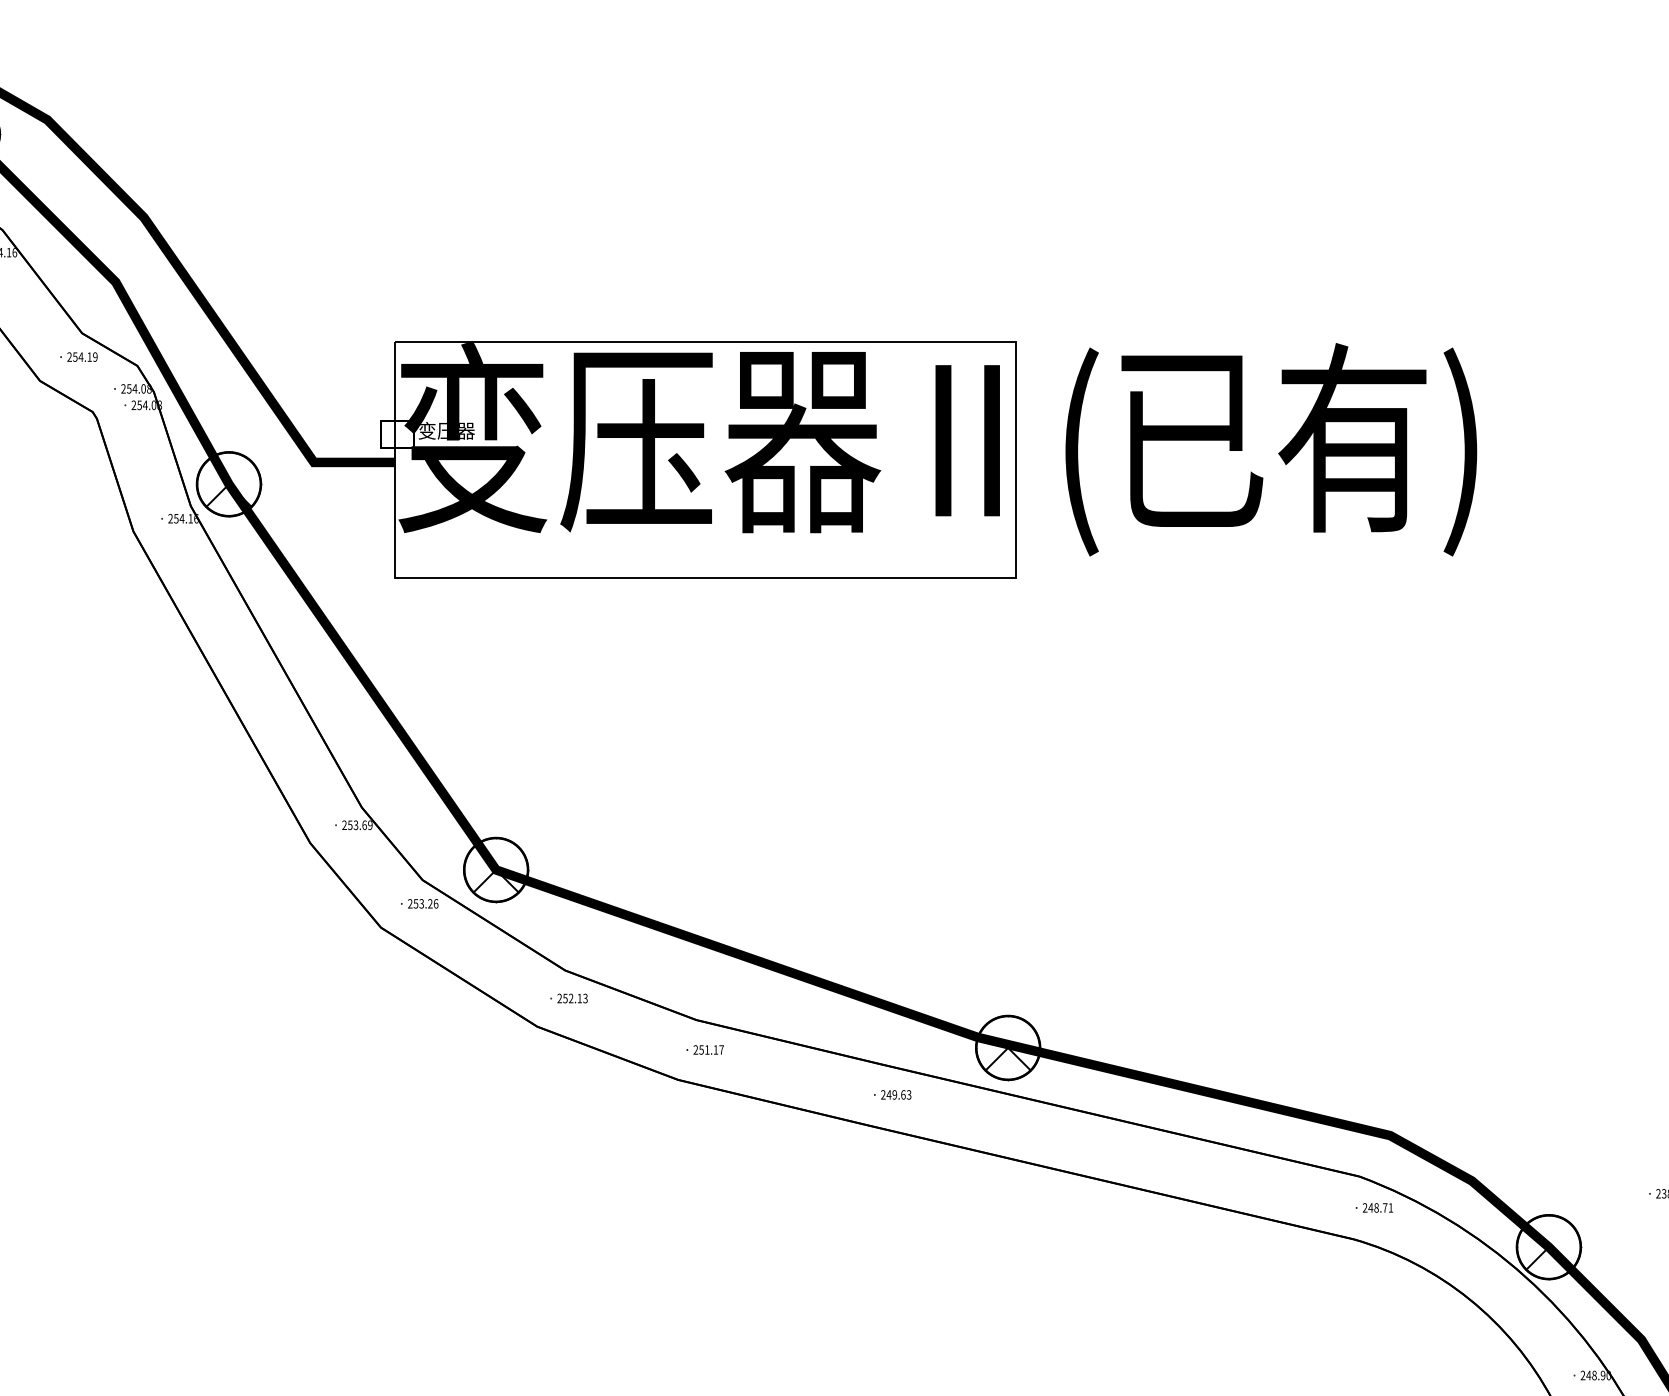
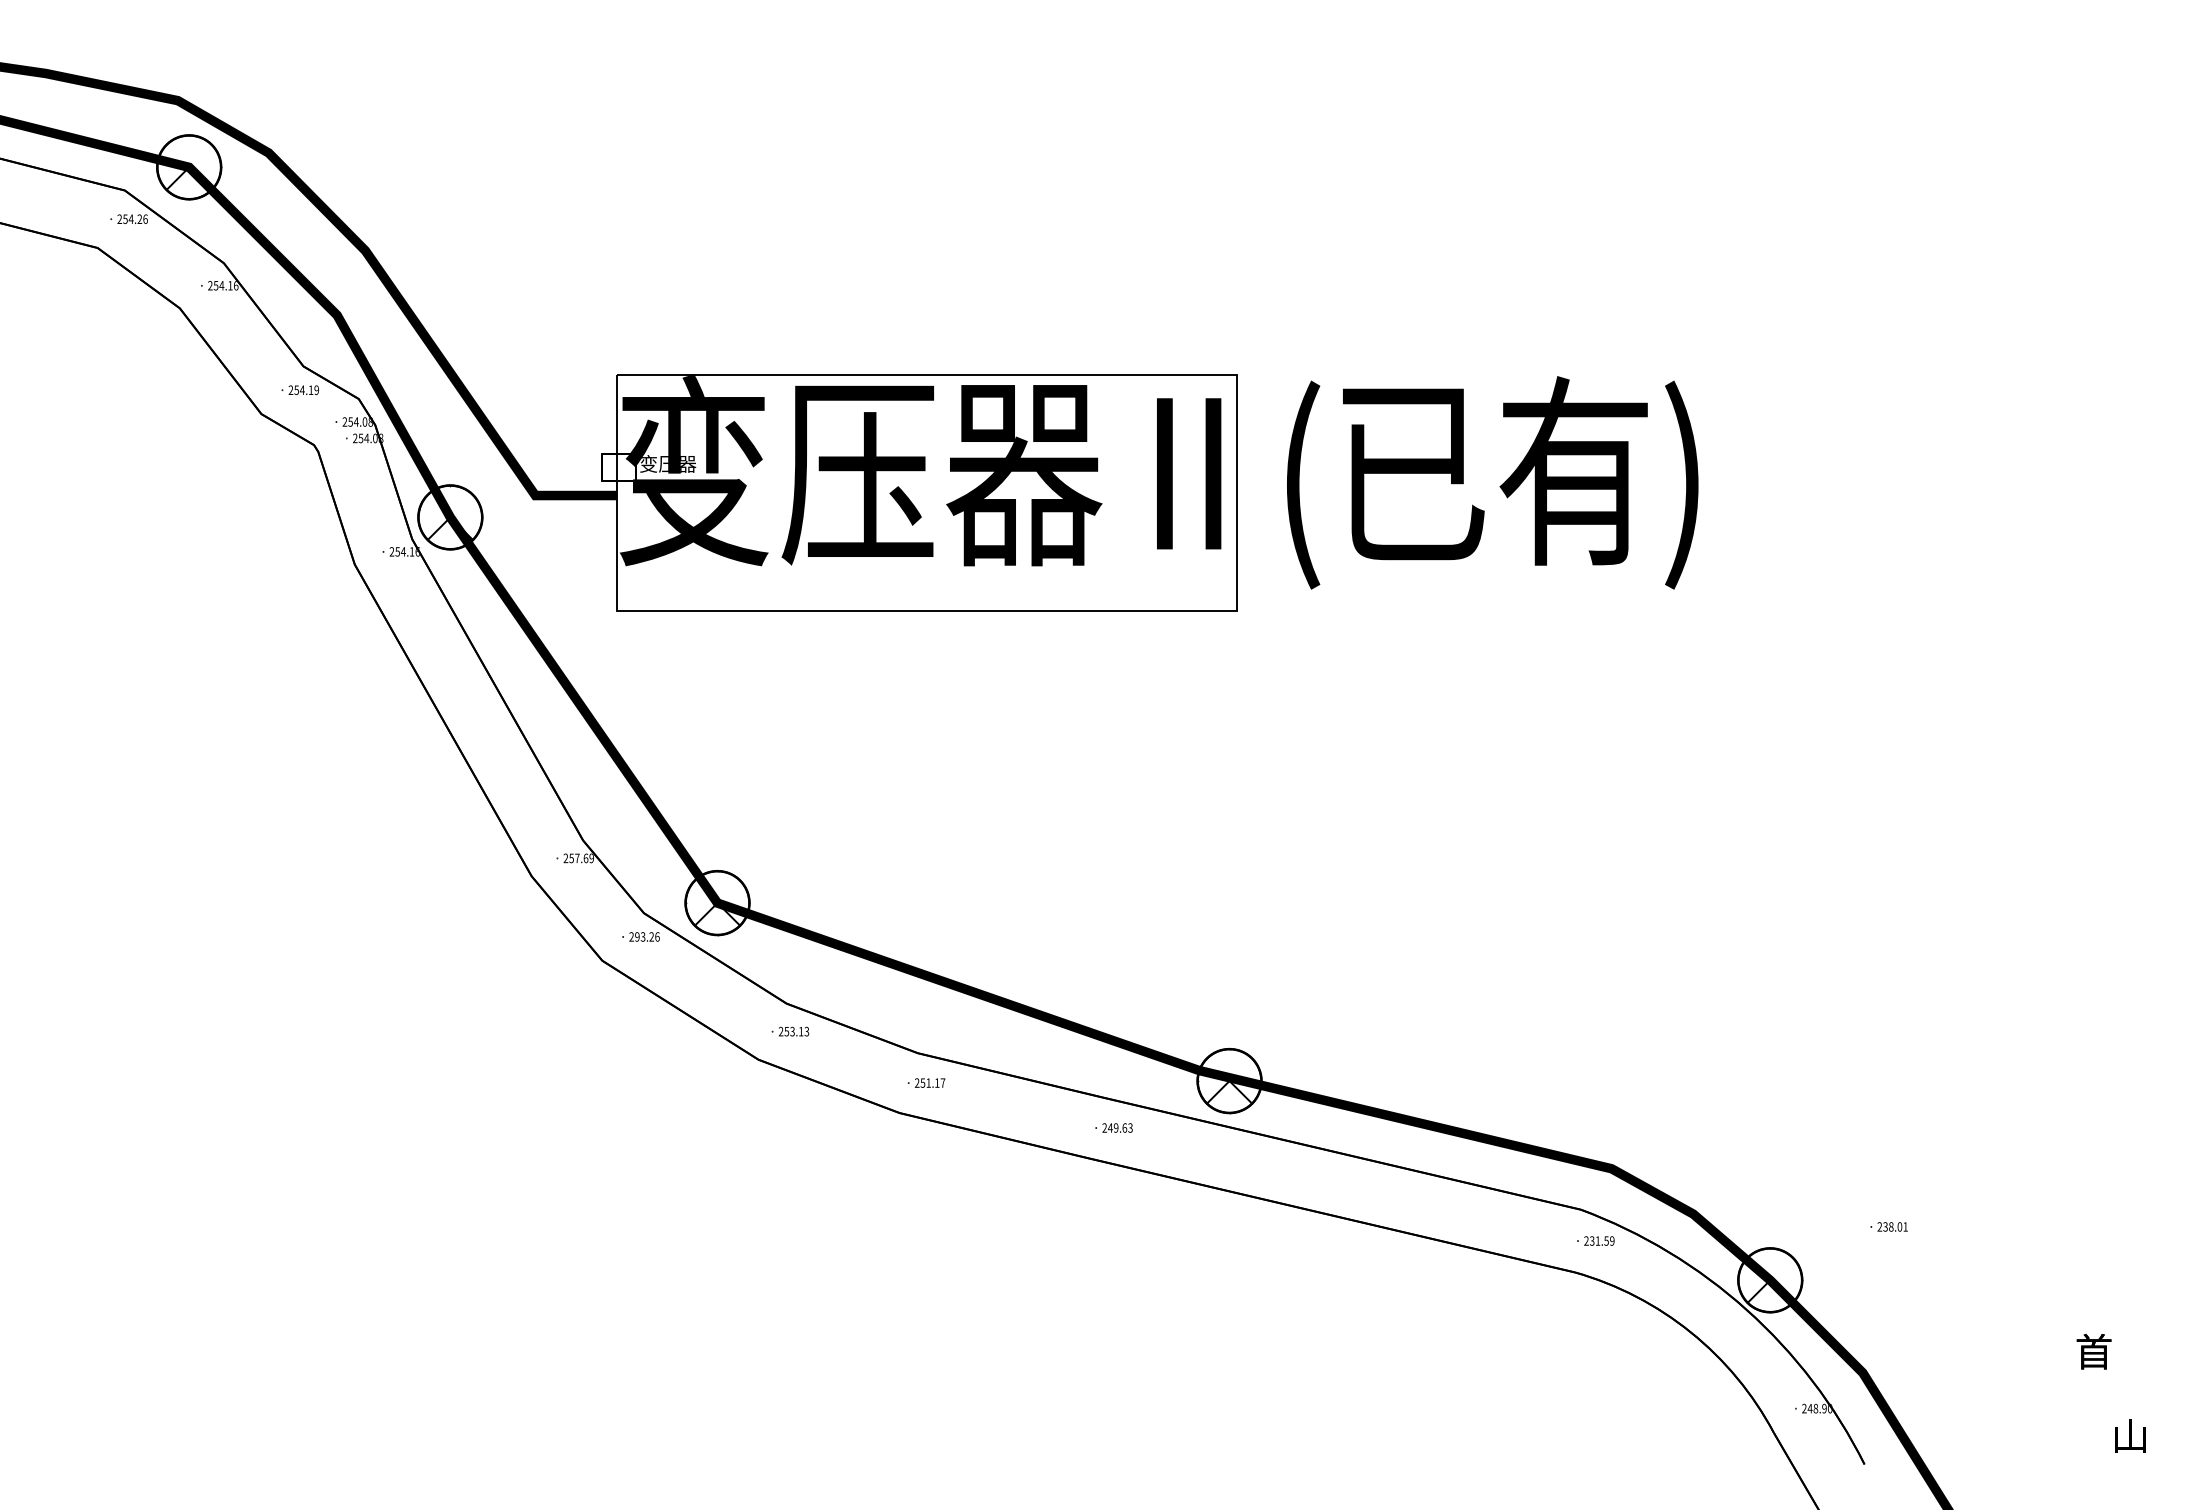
text: (356, 825) -> (577, 858), 253.69 -> 257.69
text: (416, 903) -> (637, 936), 253.26 -> 293.26
text: (571, 999) -> (792, 1032), 252.13 -> 253.13
text: (1380, 1207) -> (1601, 1240), 248.71 -> 231.59

